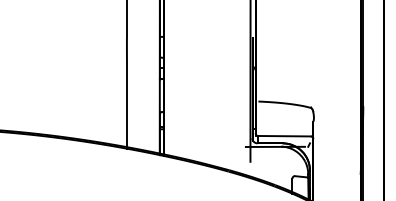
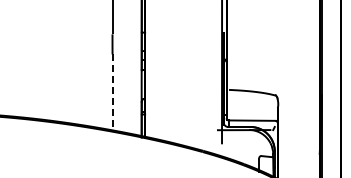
line: (126, 105) -> (112, 93), solid -> dashed

